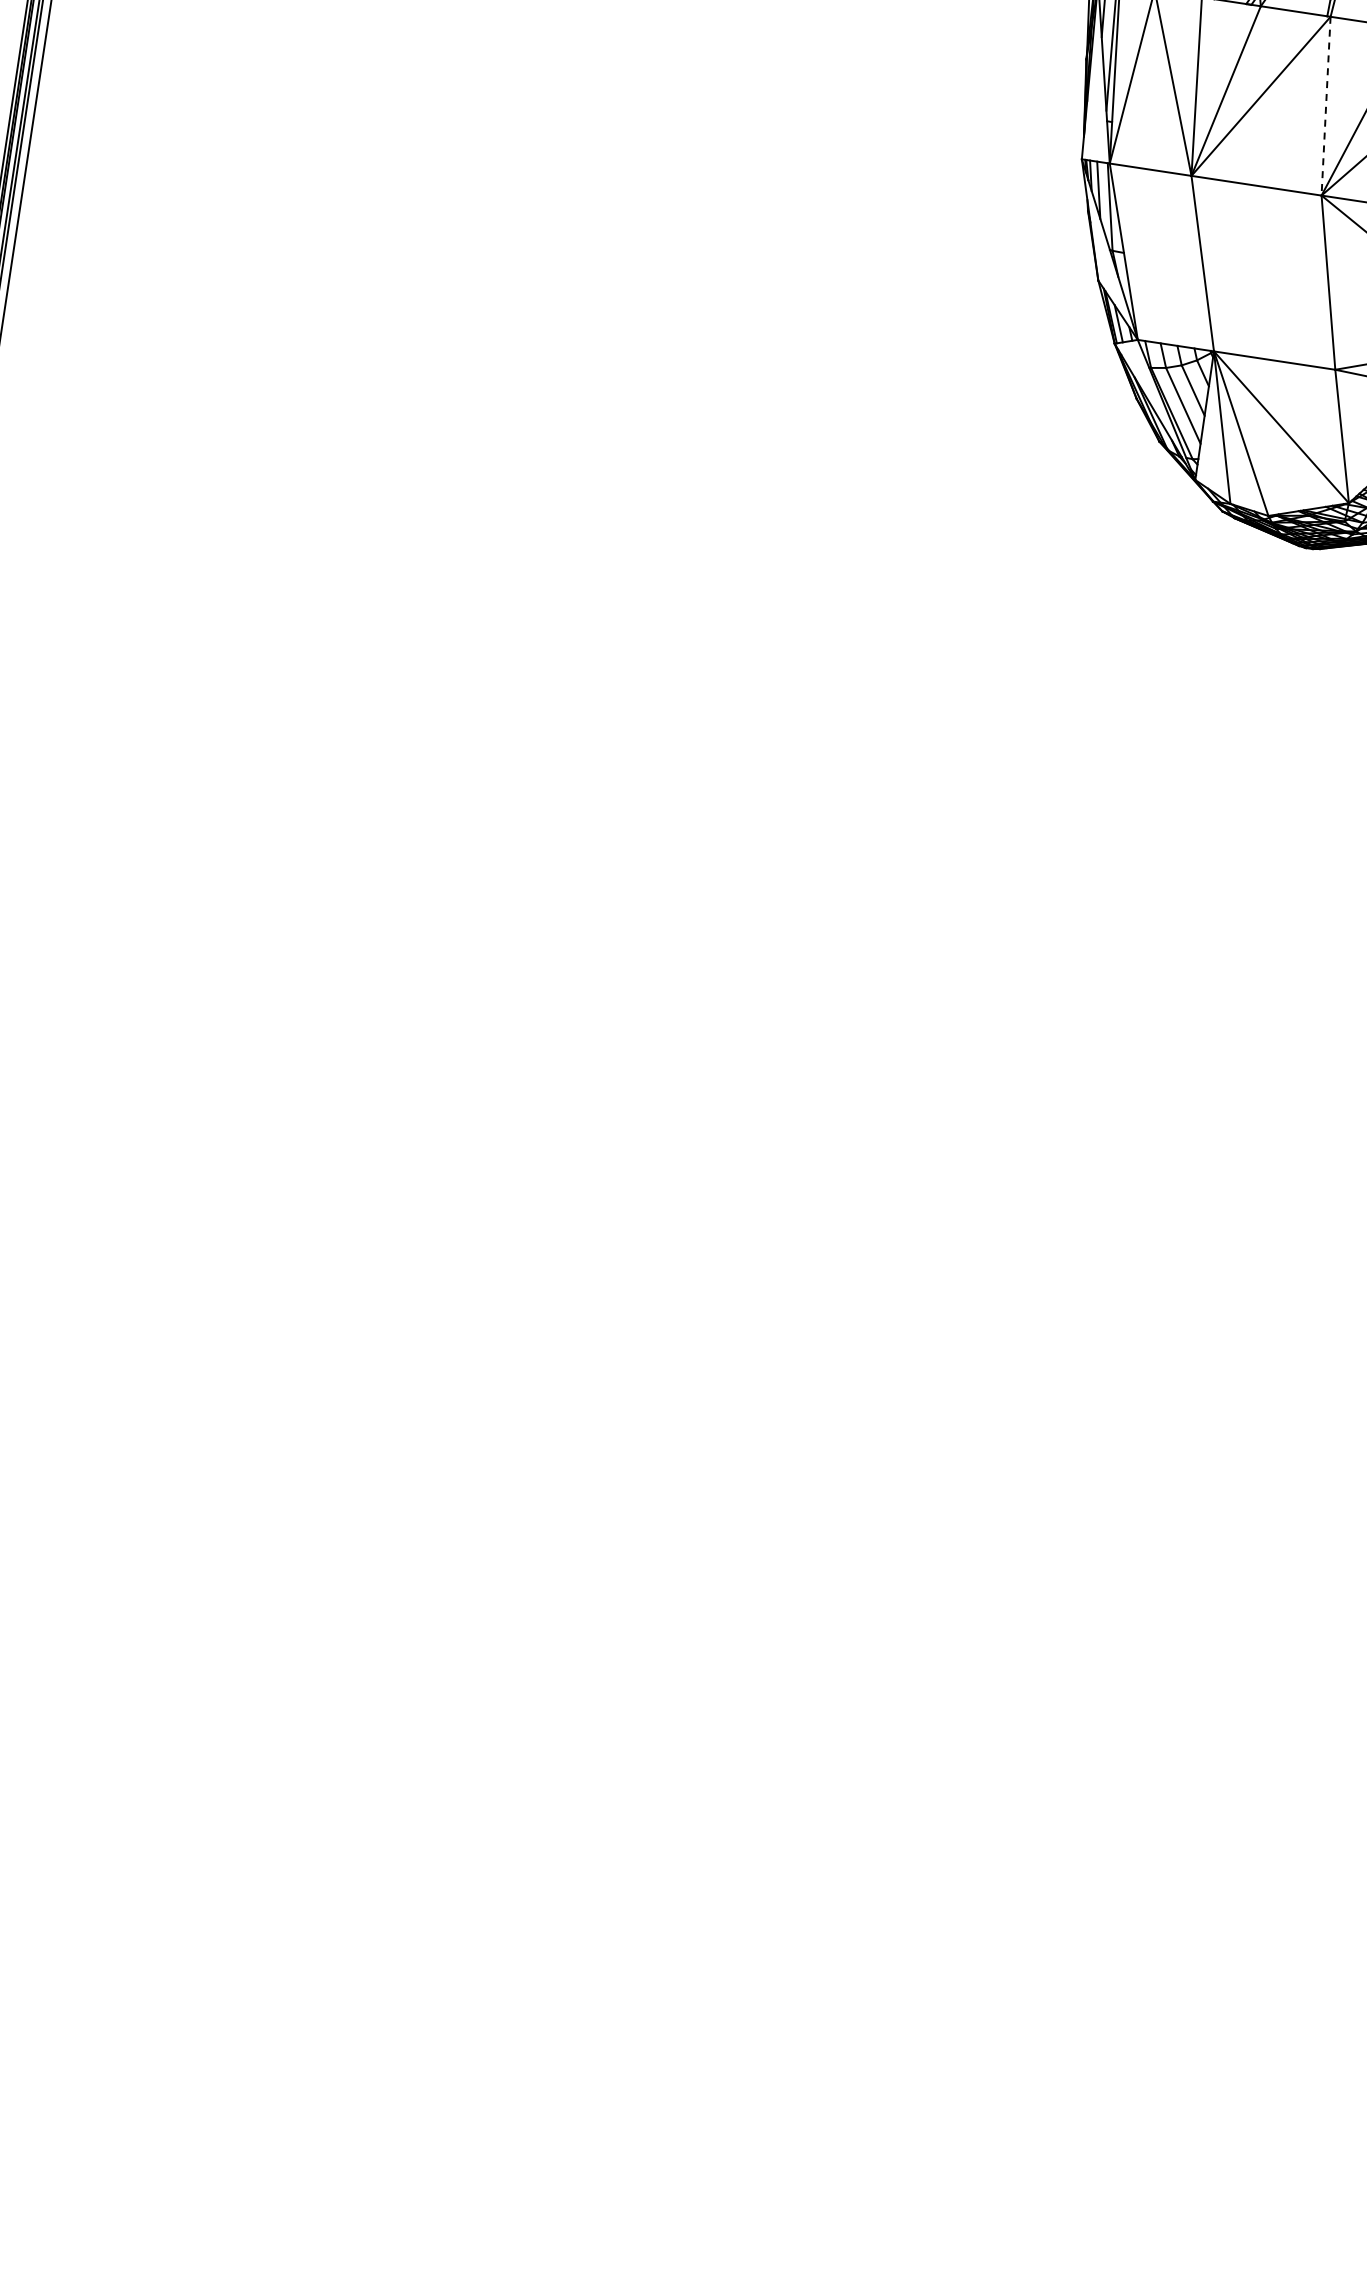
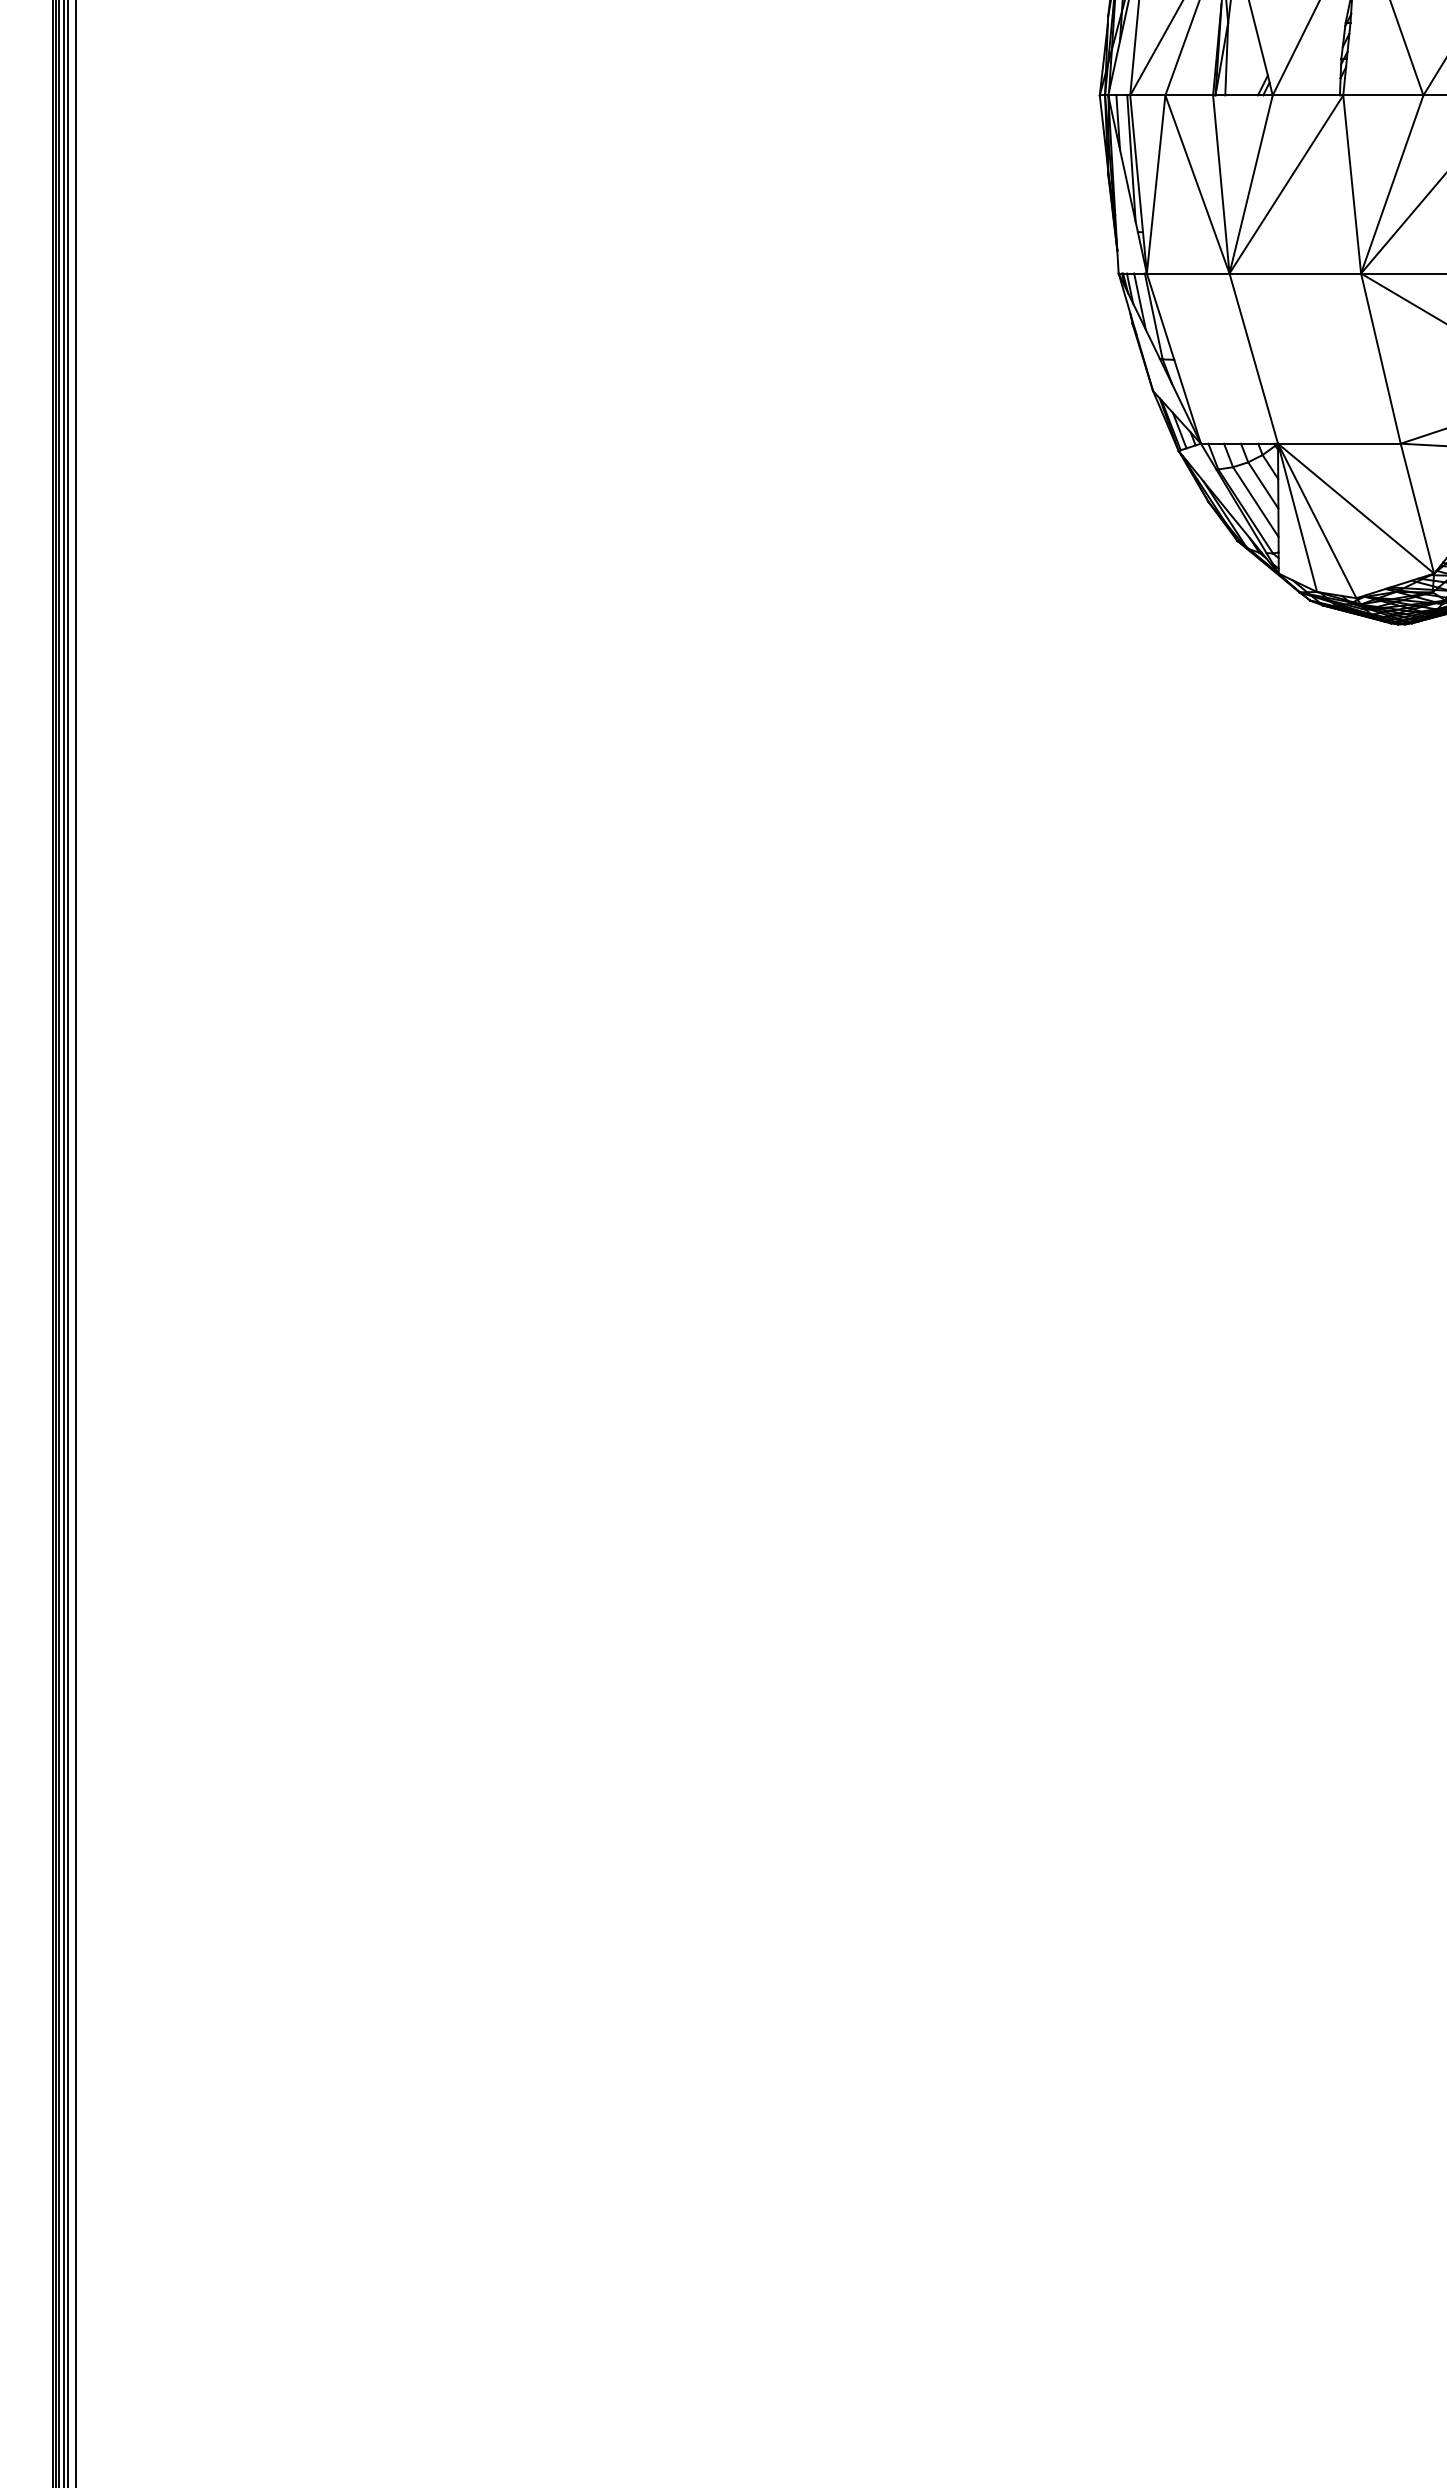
line: (1326, 106) -> (1352, 184), dashed -> solid

